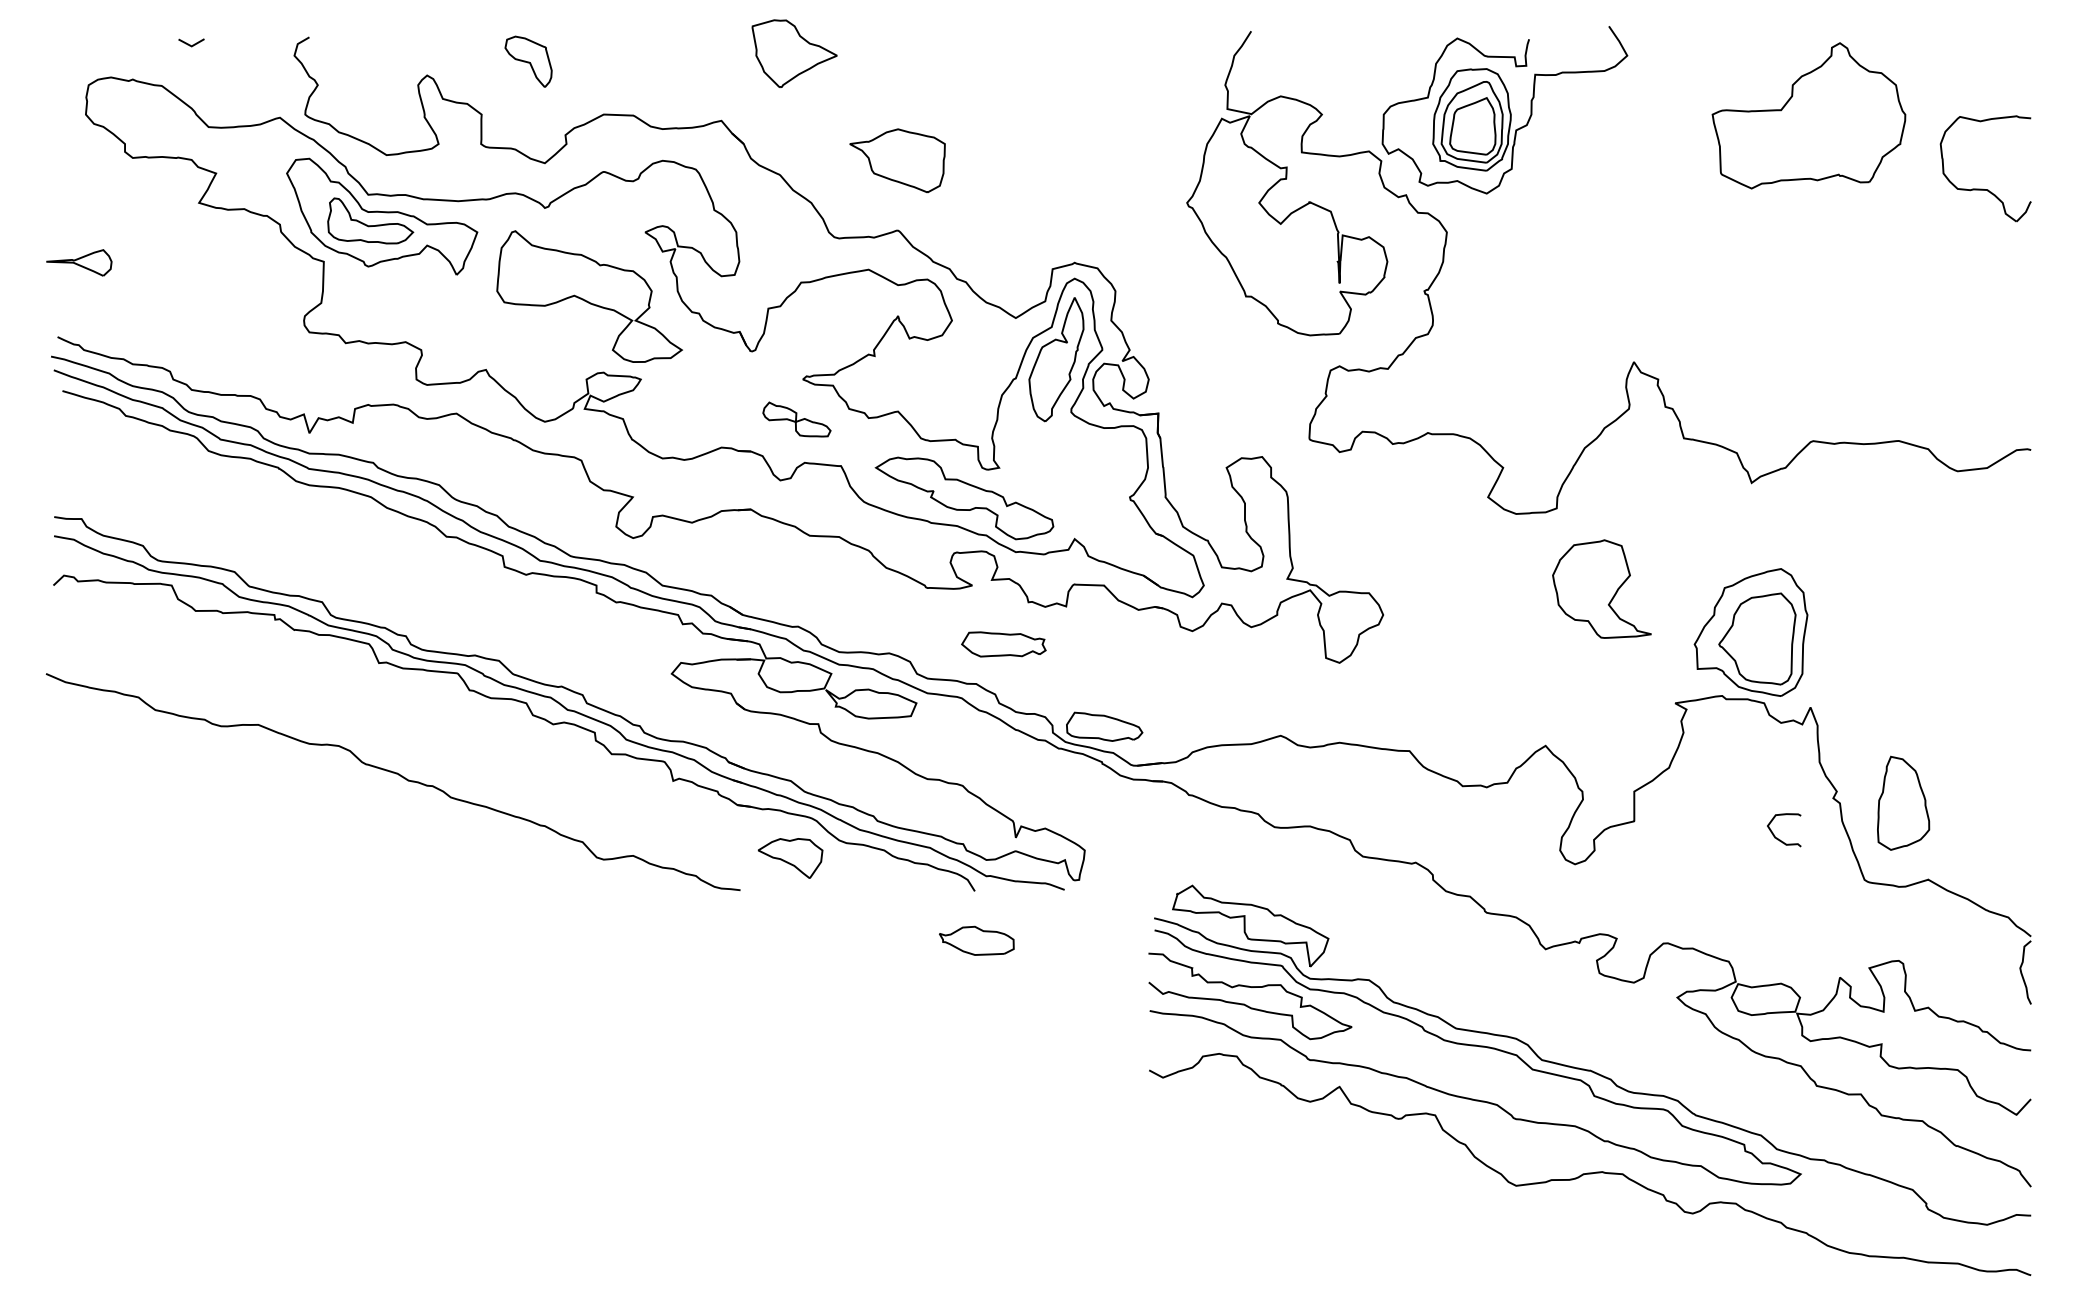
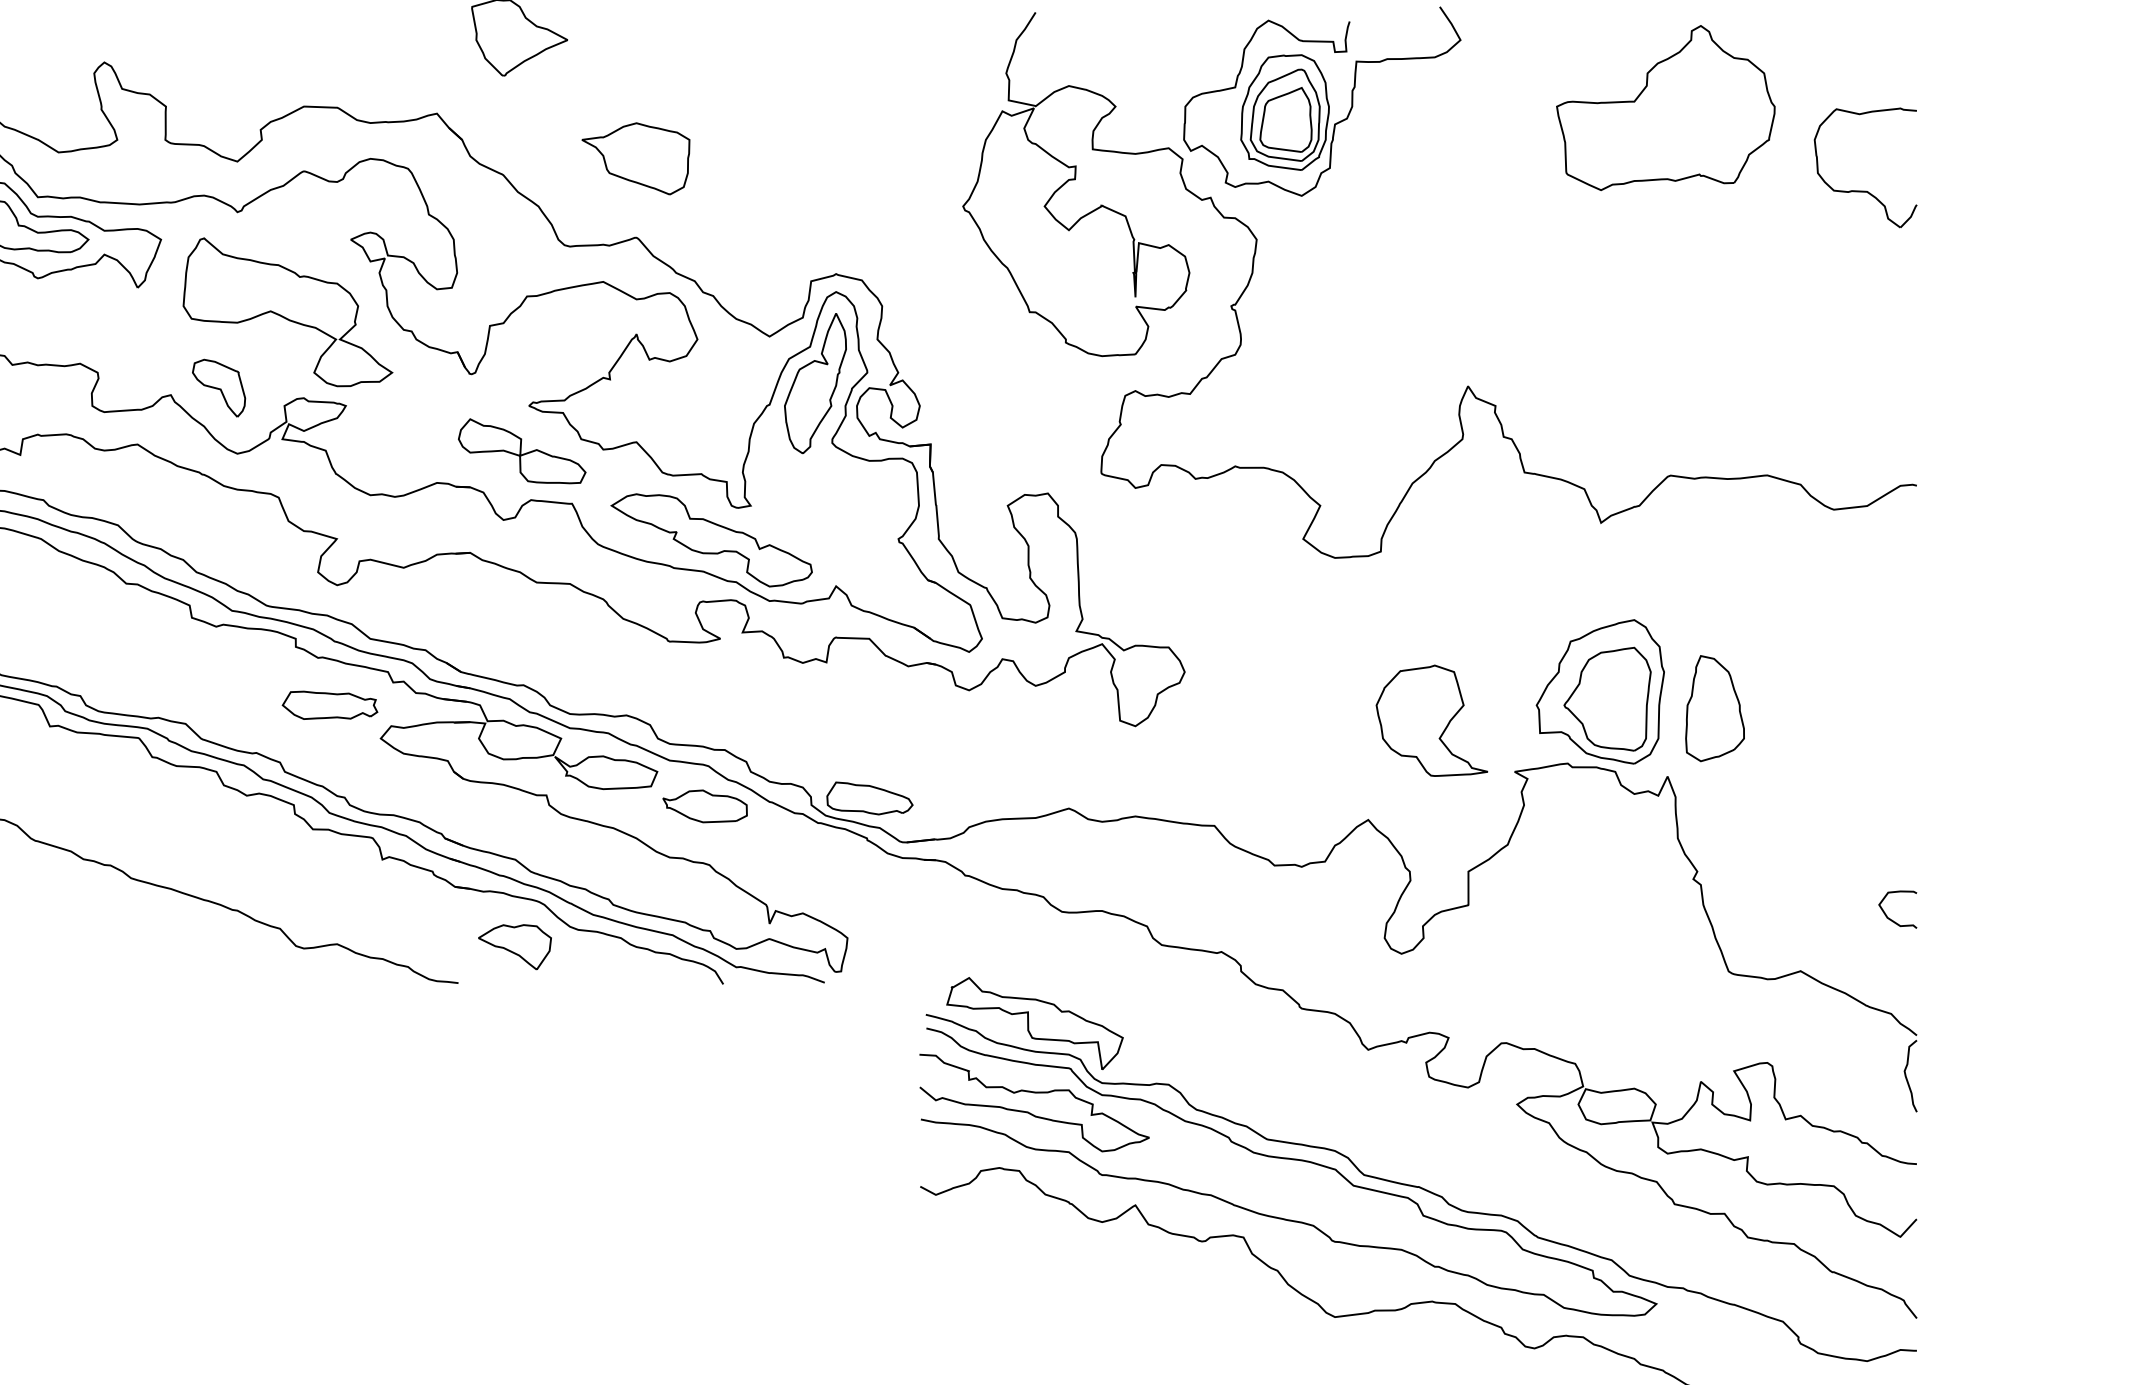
part: (528, 61) -> (218, 387), moved
part: (796, 419) -> (521, 451), size x1.67
part: (1601, 588) -> (1431, 720), moved
part: (1003, 644) -> (329, 705), moved
part: (1903, 802) -> (1715, 707), moved
curve: (1780, 839) -> (1893, 920), moved
part: (976, 940) -> (704, 805), moved

